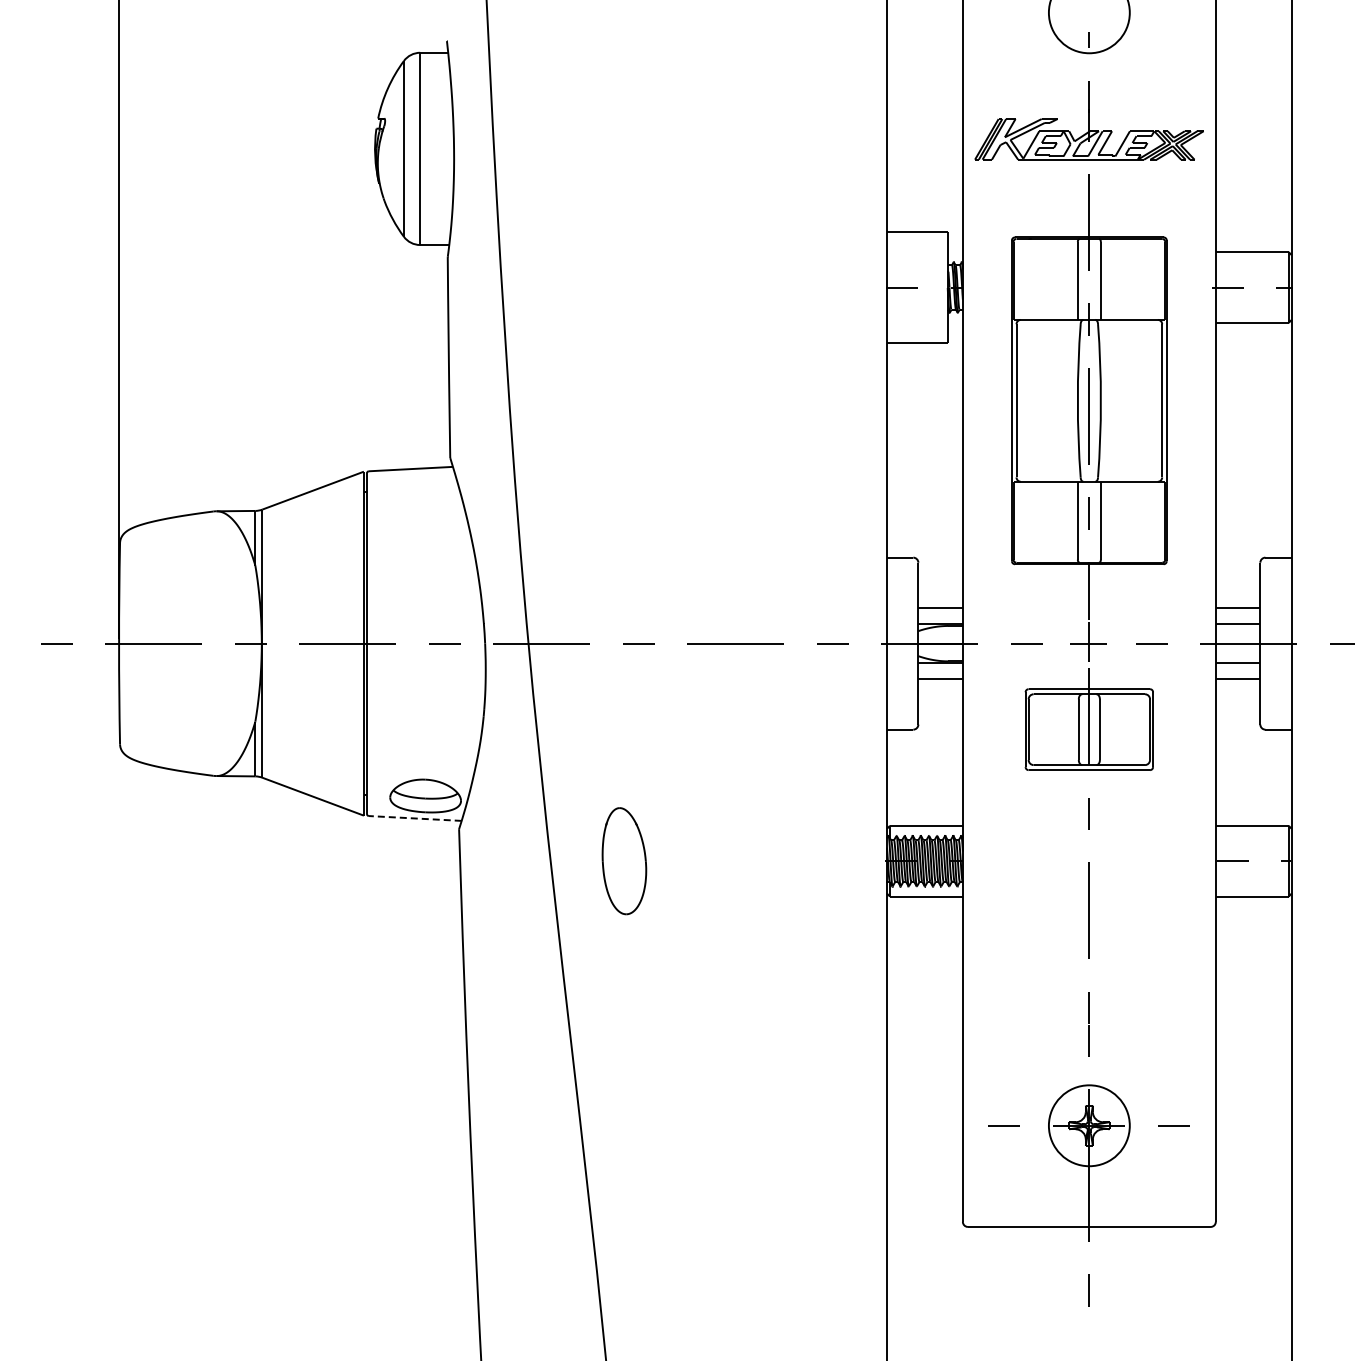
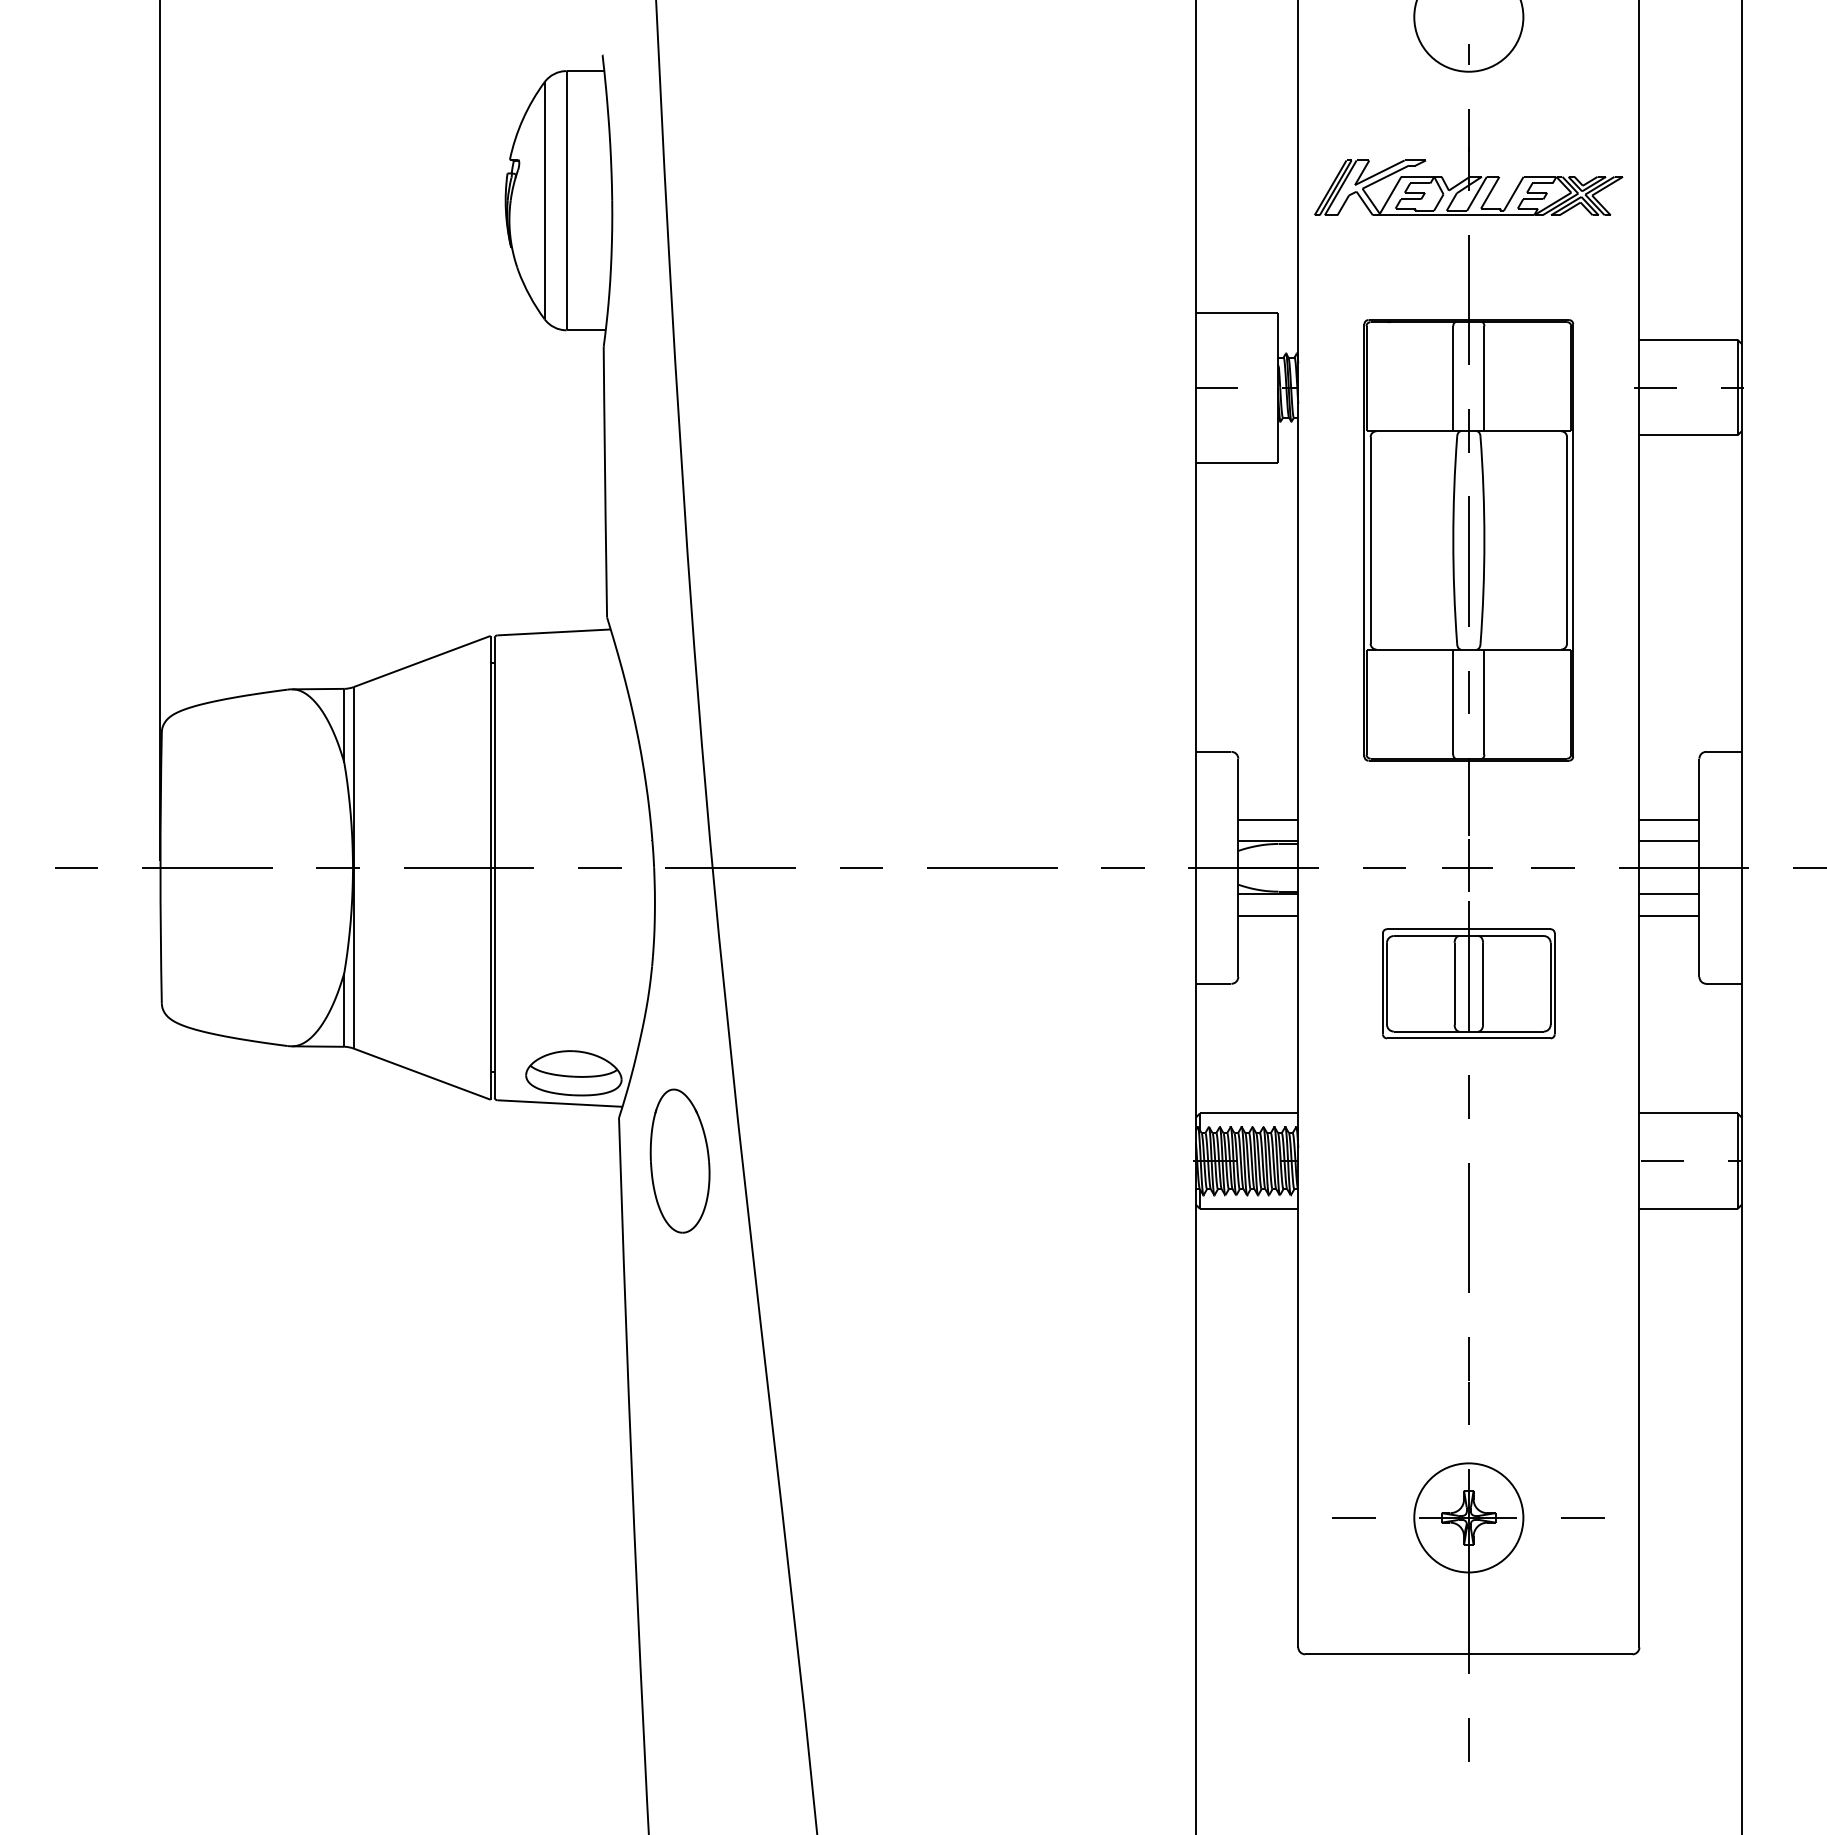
line: (414, 818) -> (558, 1103), dashed -> solid
part: (624, 861) -> (680, 1161), moved

